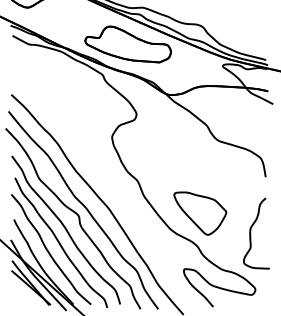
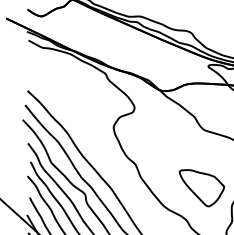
part: (127, 44) -> (126, 47), removed
part: (200, 213) -> (202, 188), moved

